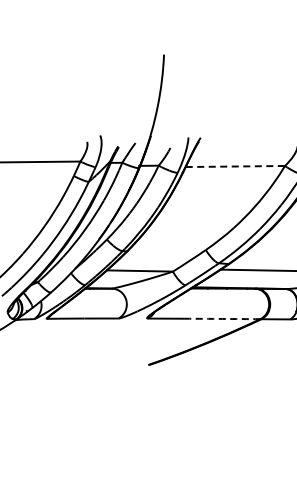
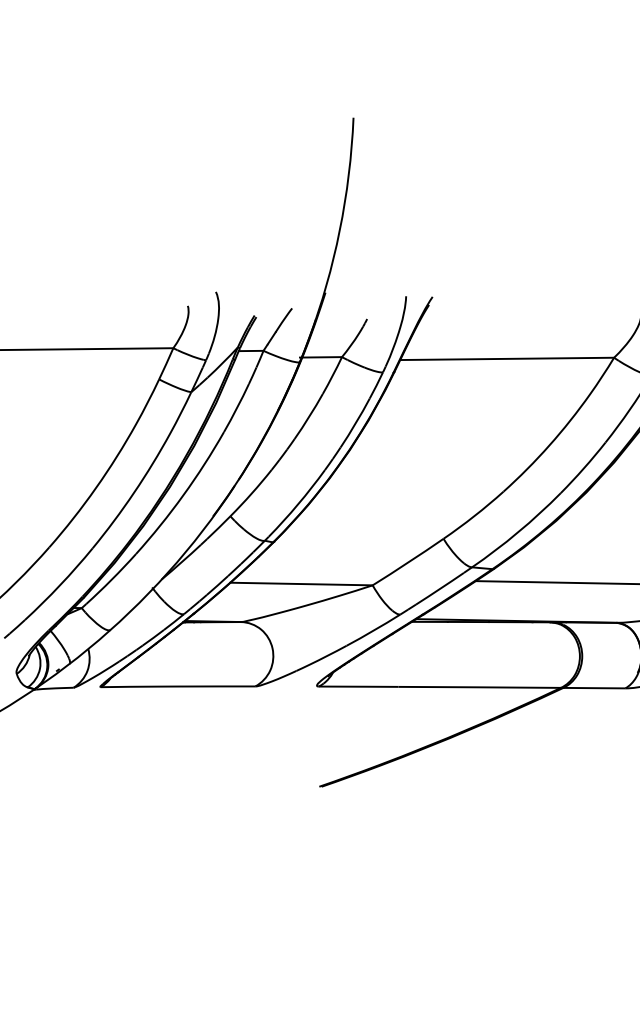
line: (235, 166) -> (507, 358), dashed -> solid
arc: (222, 318) -> (479, 686), dashed -> solid

